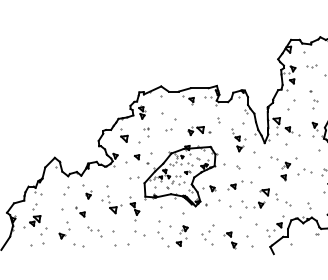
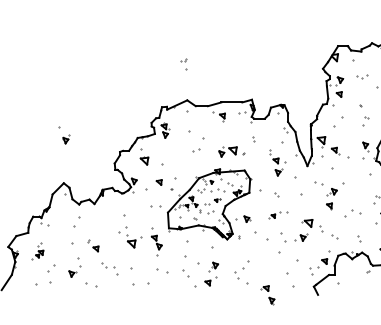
part: (146, 132) -> (184, 64), moved
part: (304, 171) -> (352, 212), moved
part: (239, 185) -> (278, 215), size x0.7
part: (87, 191) -> (64, 135), moved
part: (32, 215) -> (37, 250), size x0.6
part: (230, 240) -> (267, 295), moved

